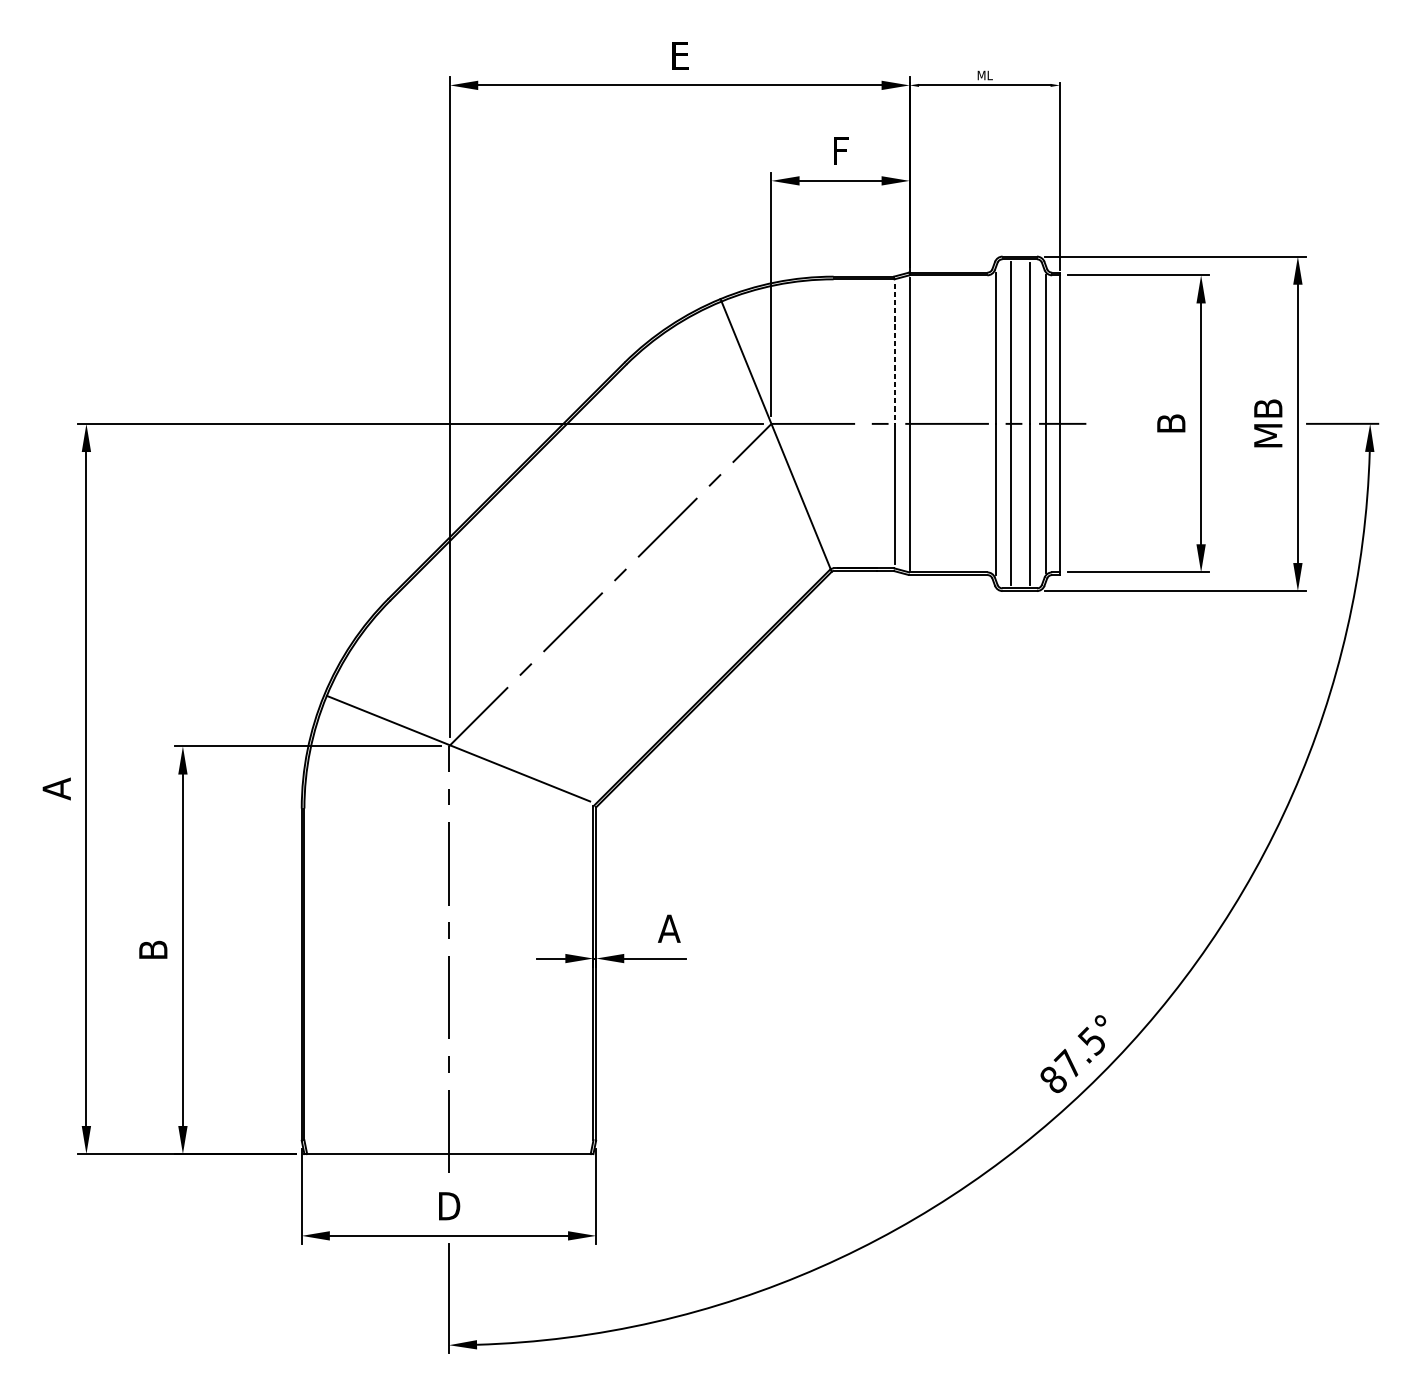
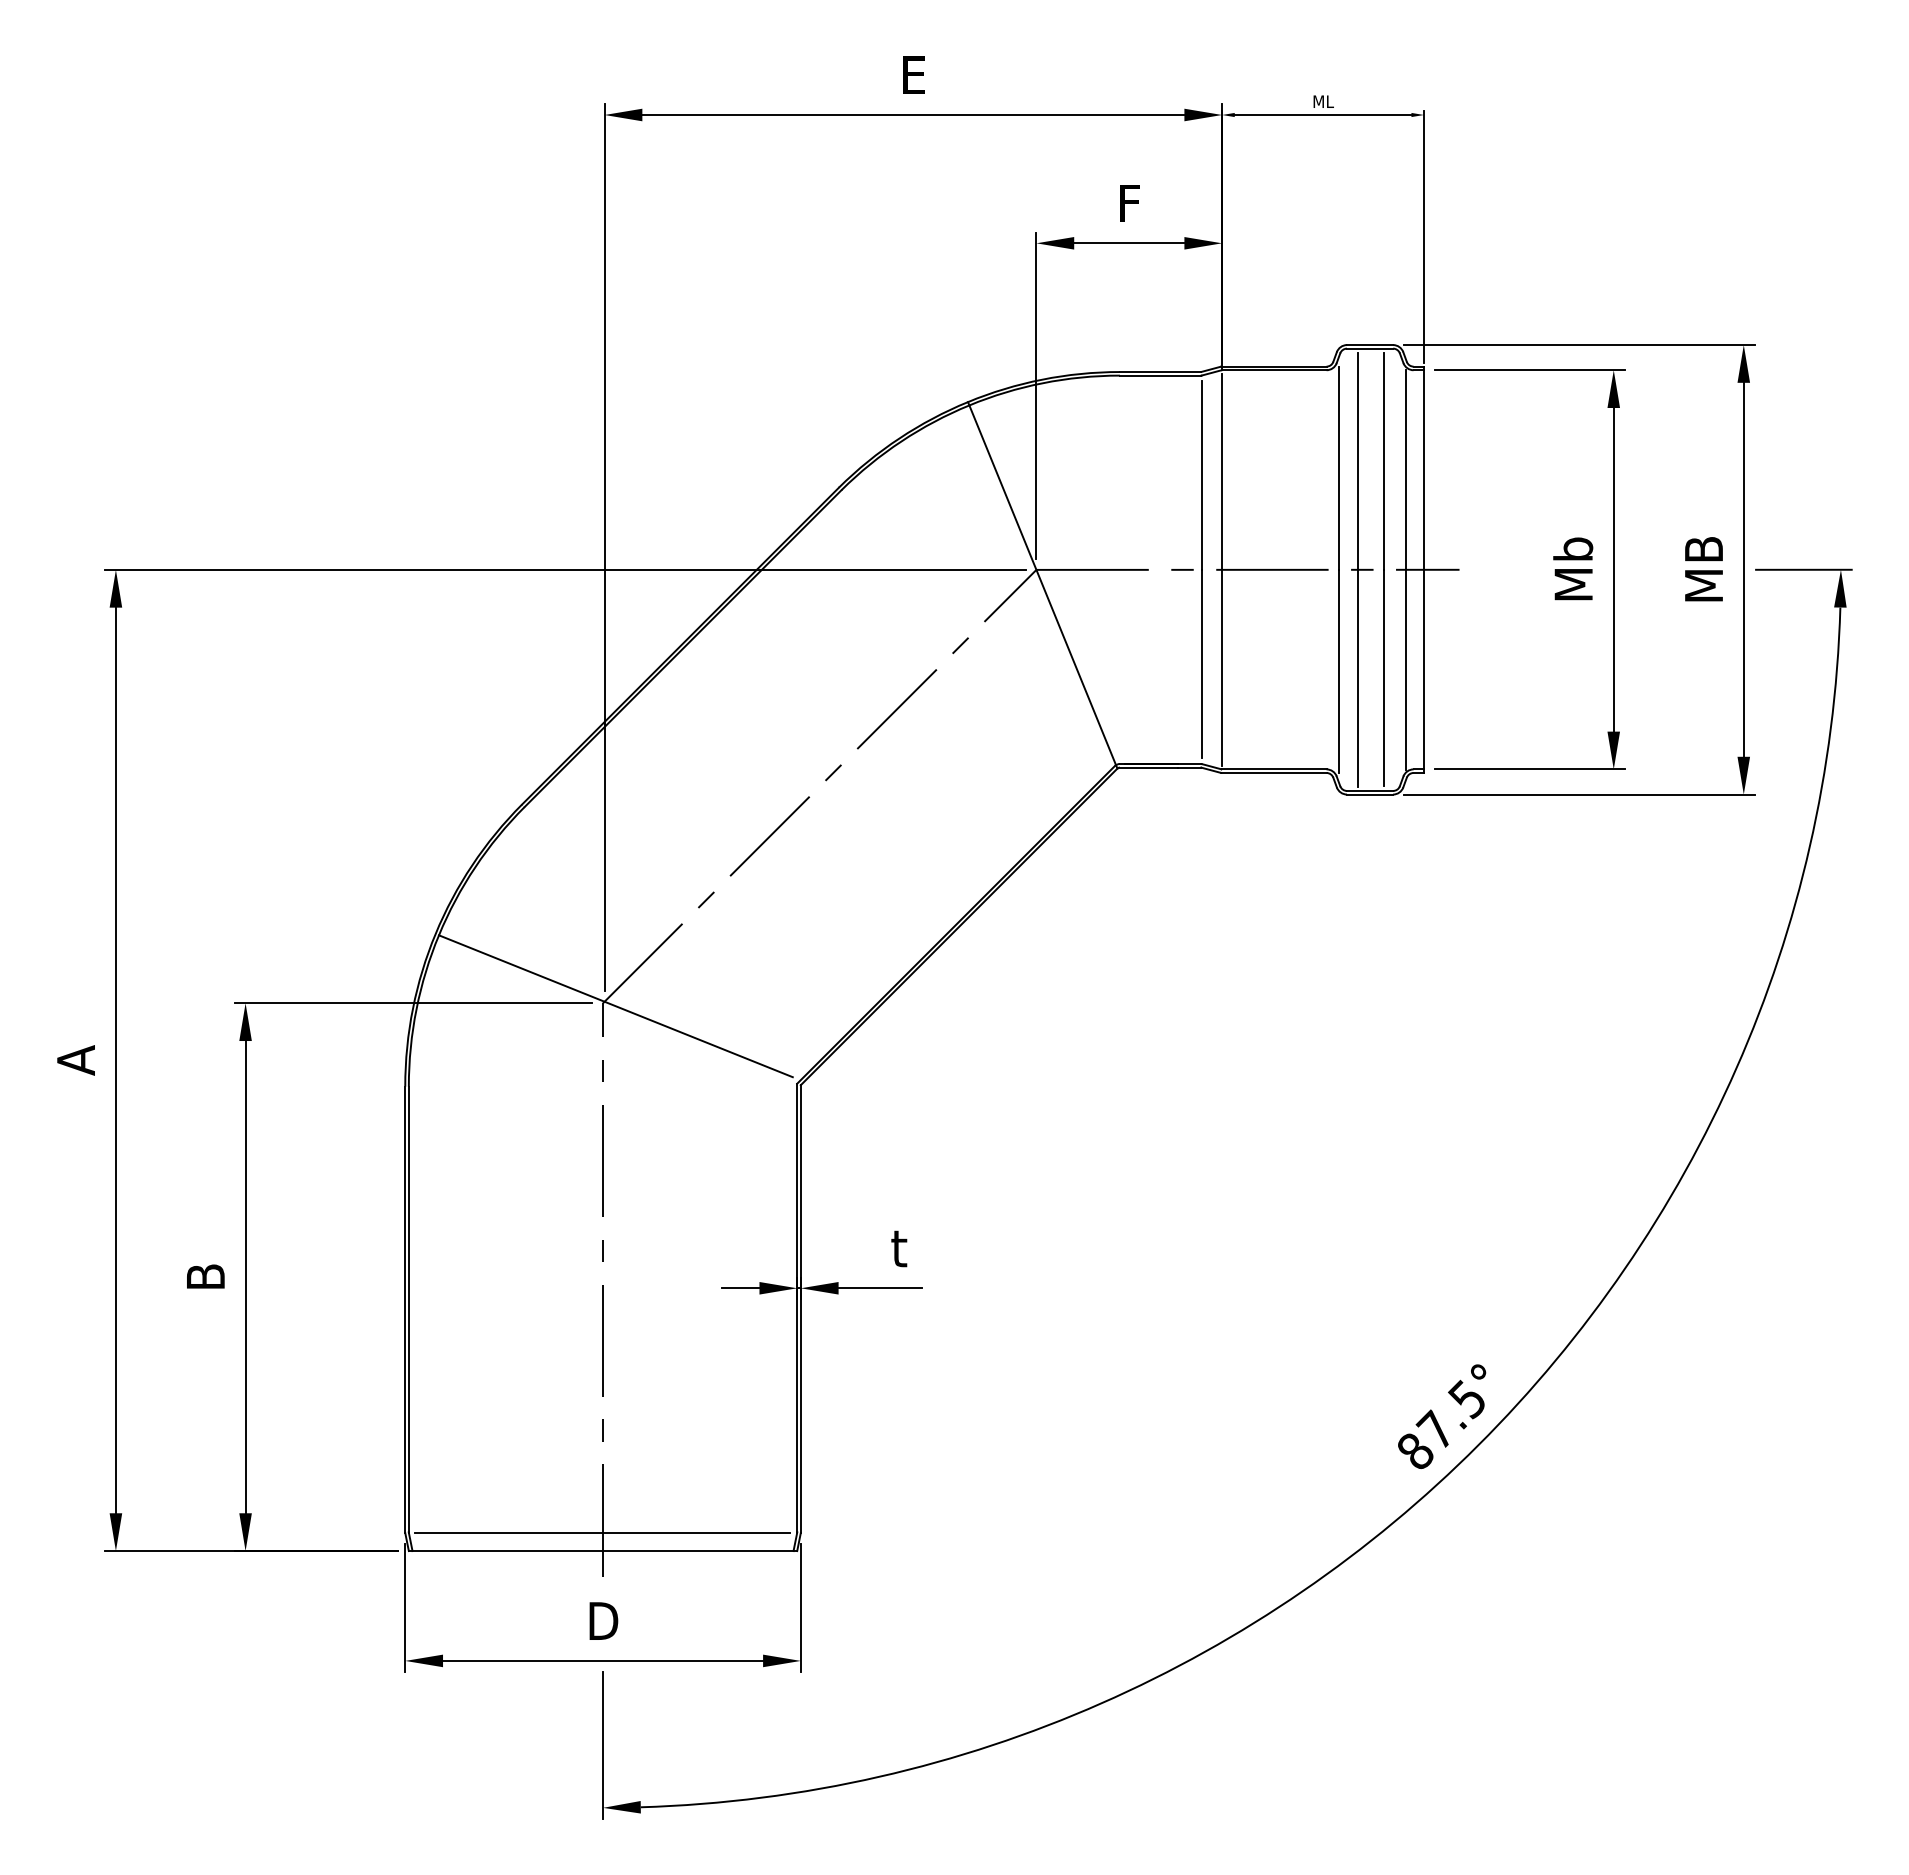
line: (894, 354) -> (1201, 476), dashed -> solid
text: (1171, 422) -> (1573, 568), B -> Mb
text: (668, 928) -> (898, 1248), A -> t
line: (447, 1141) -> (601, 1533), added

